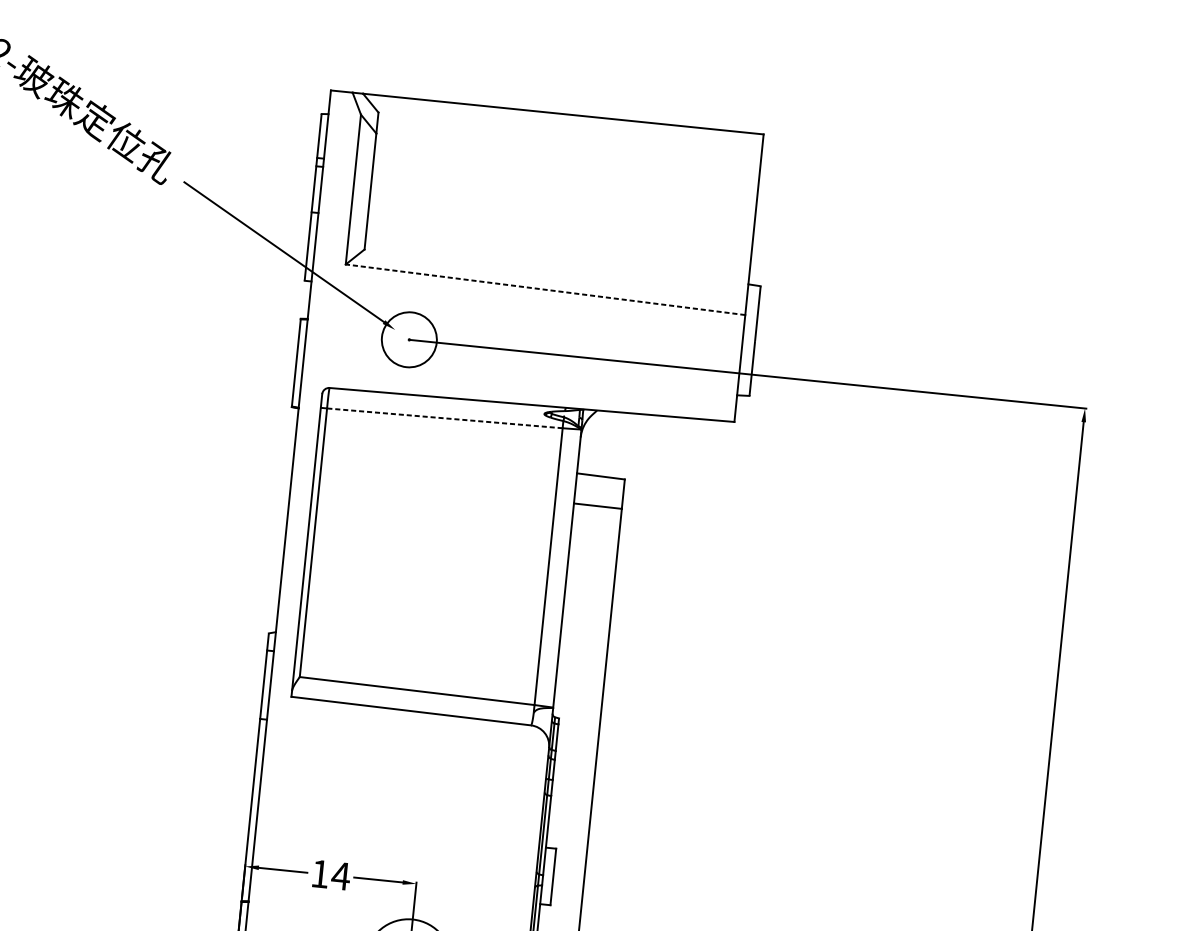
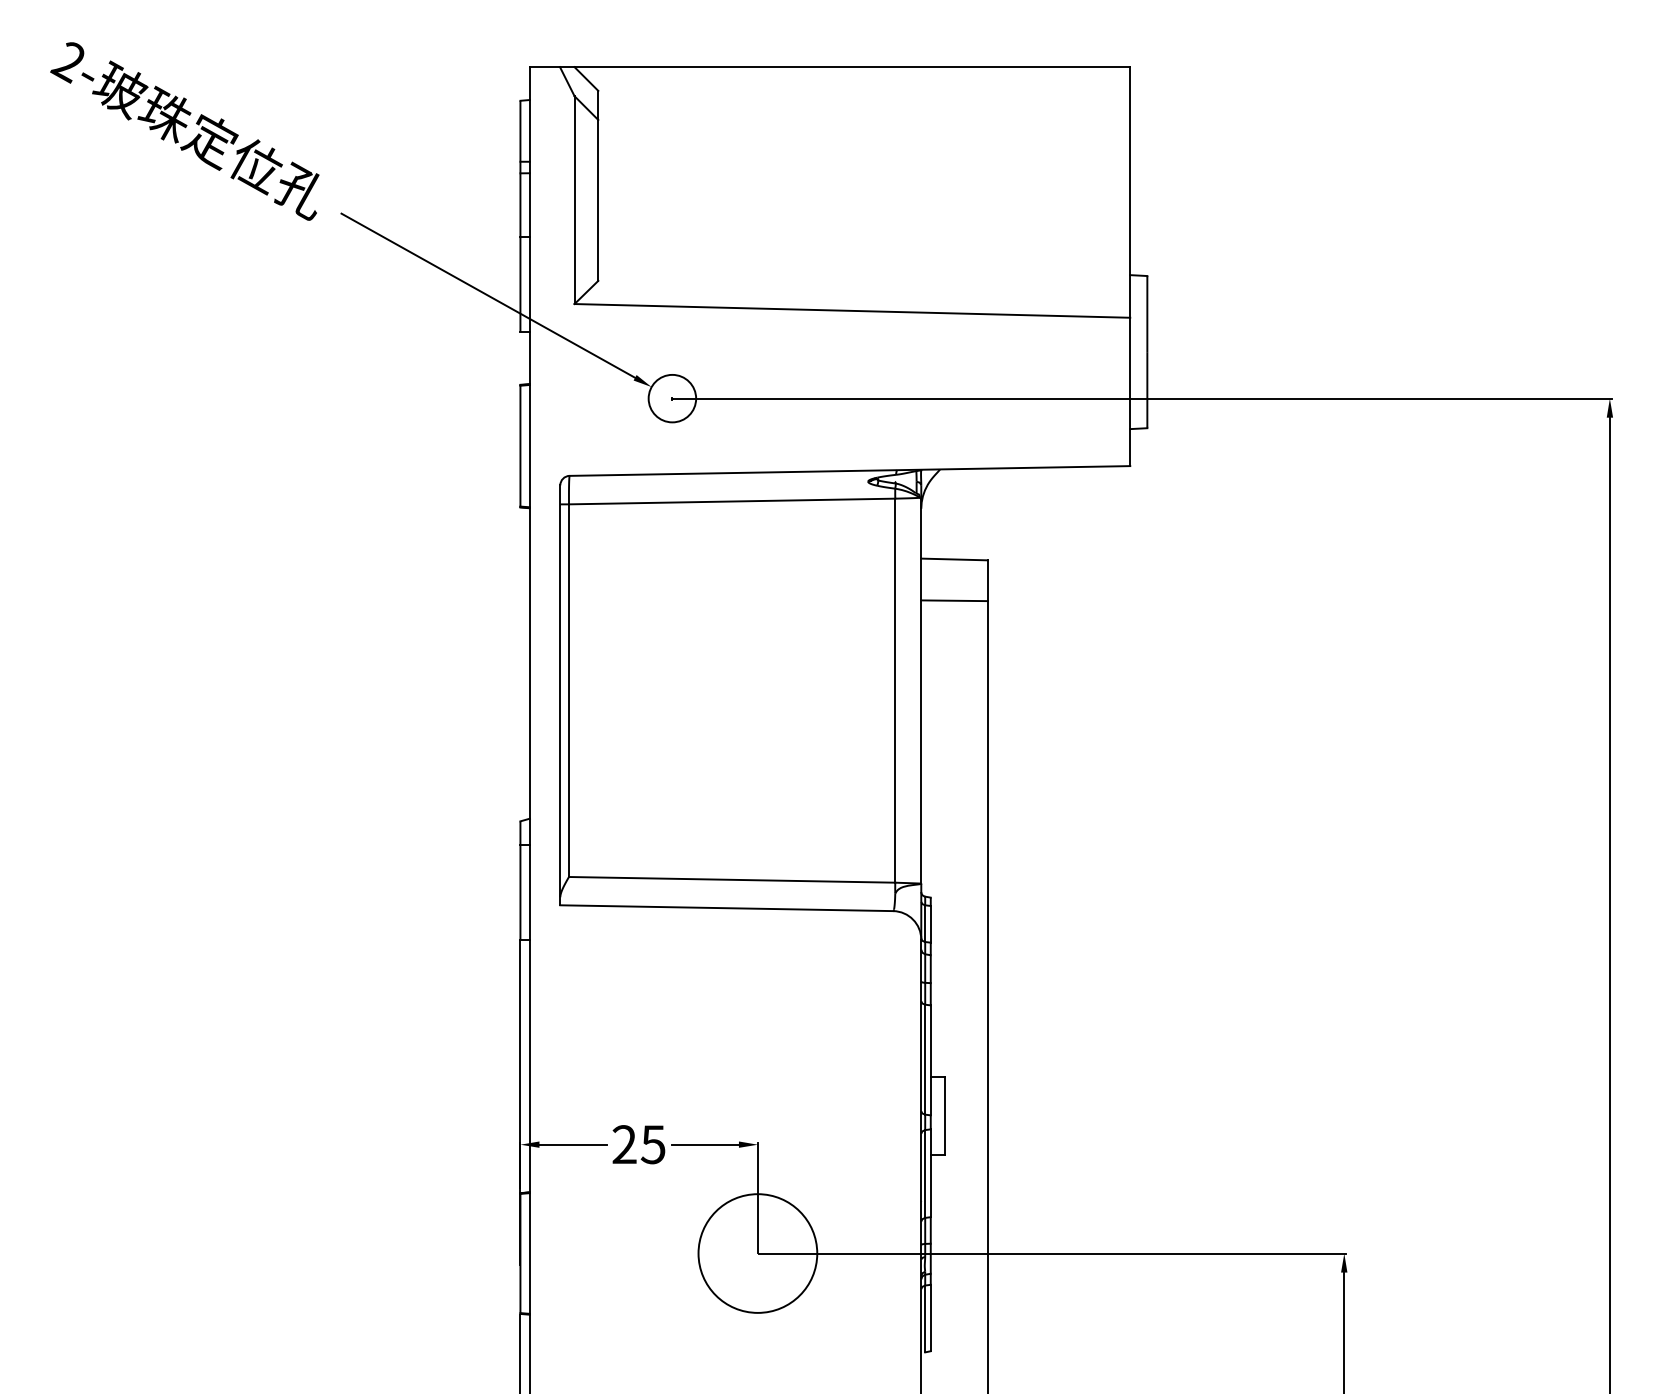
line: (545, 289) -> (852, 310), dashed -> solid
circle: (409, 339) -> (672, 398), size x0.62
line: (444, 418) -> (731, 501), dashed -> solid
text: (331, 875) -> (639, 1144), 14 -> 25

